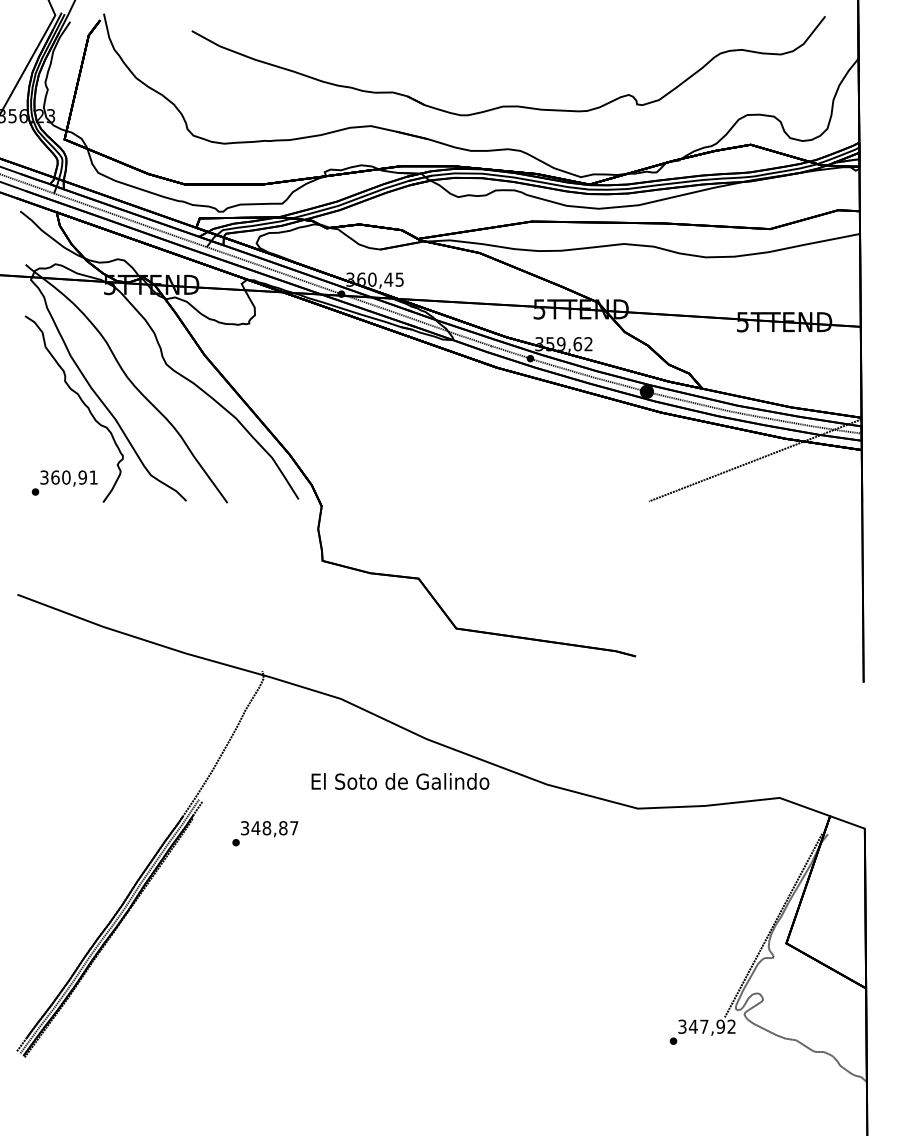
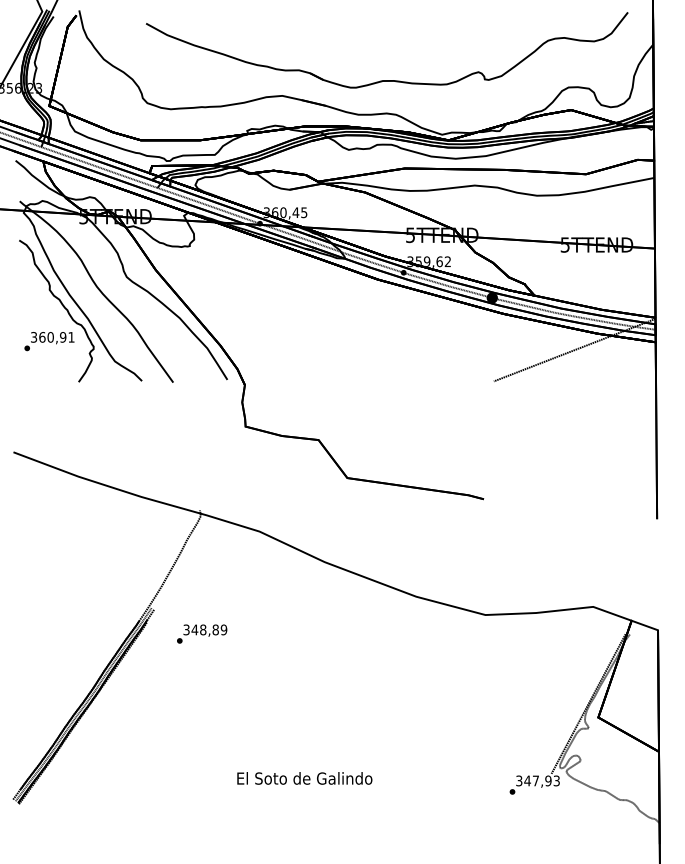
text: (64, 482) -> (49, 341), moved
text: (400, 781) -> (304, 778), moved
text: (294, 828) -> (224, 630), 348,87 -> 348,89
text: (731, 1026) -> (556, 780), 347,92 -> 347,93

